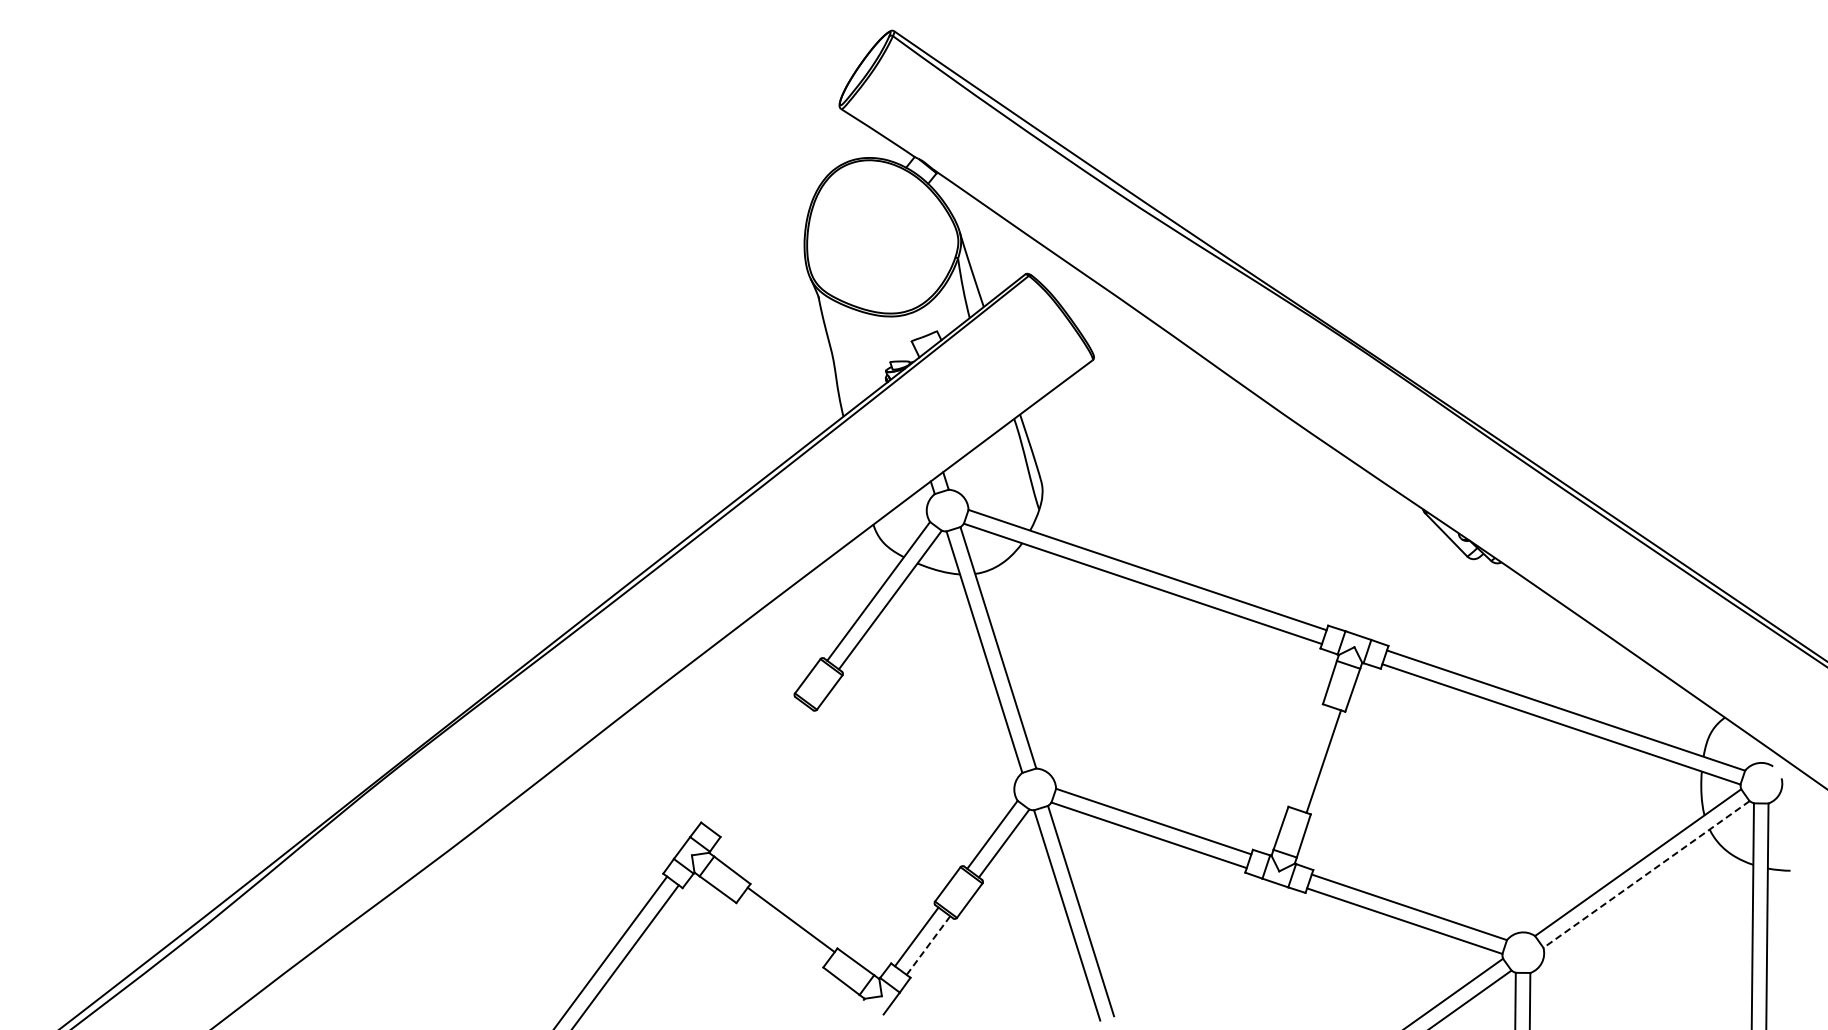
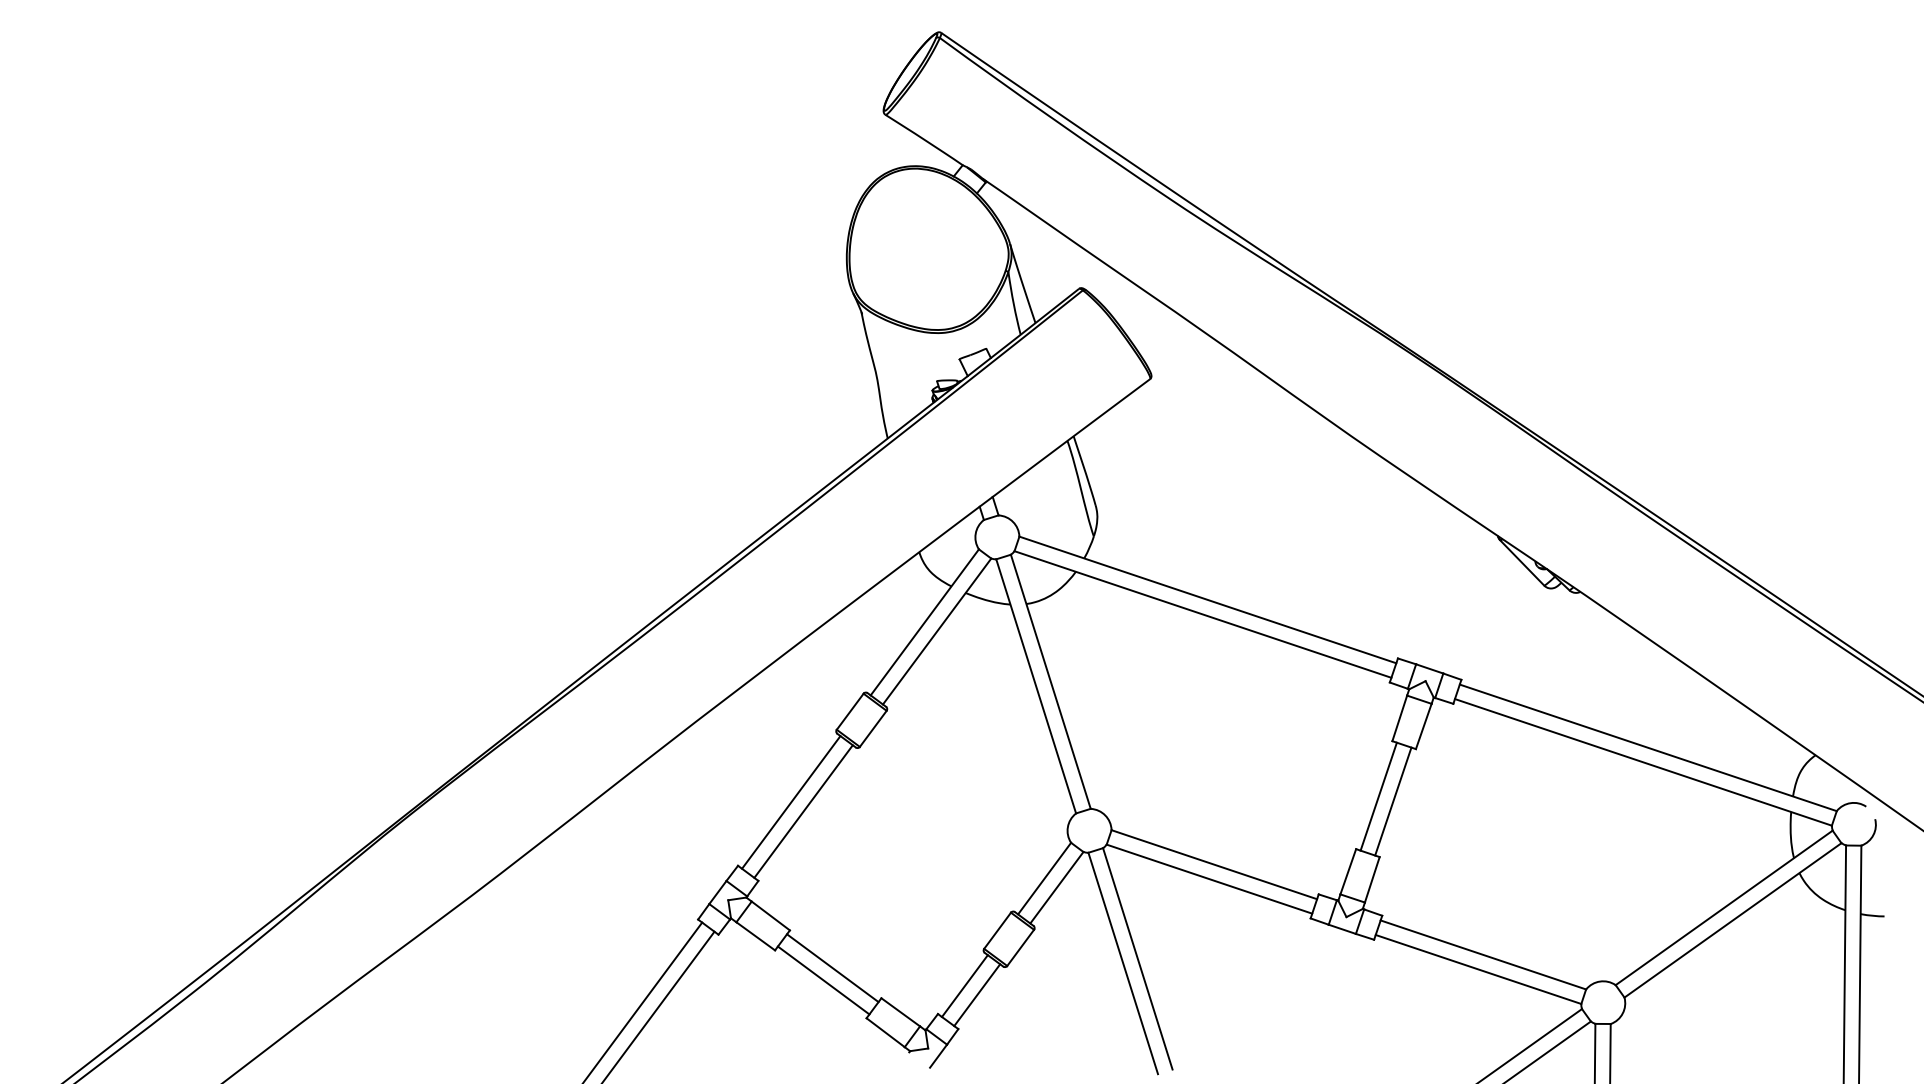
line: (1309, 756) -> (1378, 796), added
line: (751, 762) -> (790, 802), added
line: (763, 771) -> (803, 811), added
line: (1646, 874) -> (1732, 920), dashed -> solid
line: (782, 931) -> (823, 980), added
line: (928, 945) -> (977, 995), dashed -> solid

